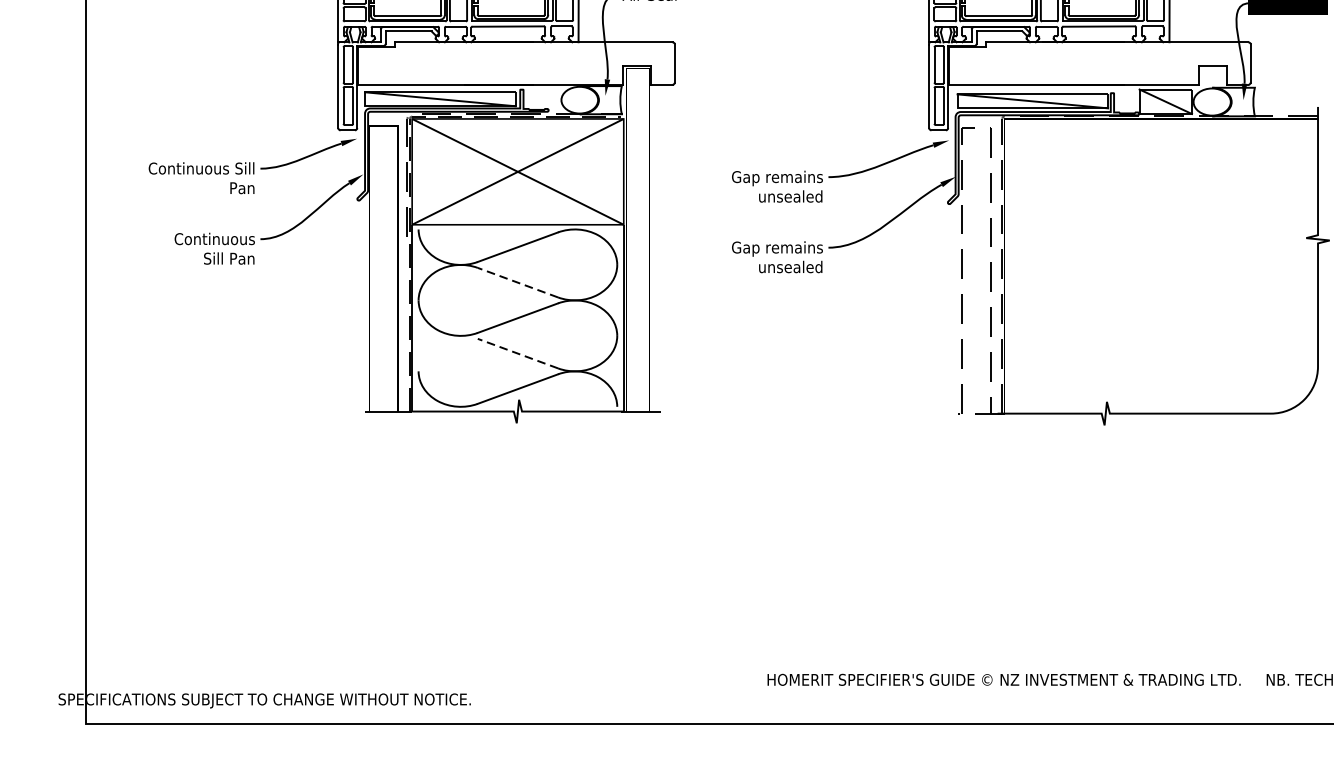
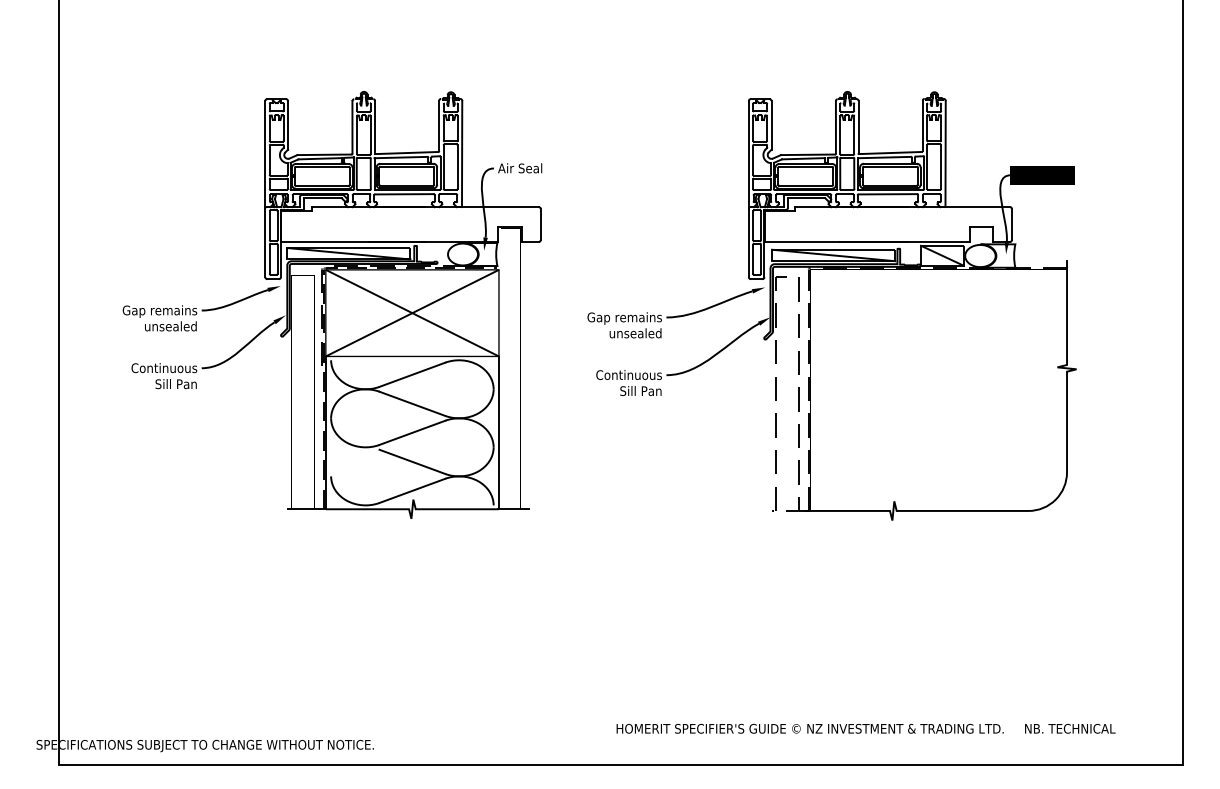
text: (201, 178) -> (153, 318), Continuous Sill Pan -> Gap remains unsealed
text: (777, 257) -> (624, 383), Gap remains unsealed -> Continuous Sill Pan
line: (518, 282) -> (412, 403), dashed -> solid
line: (518, 353) -> (412, 461), dashed -> solid

